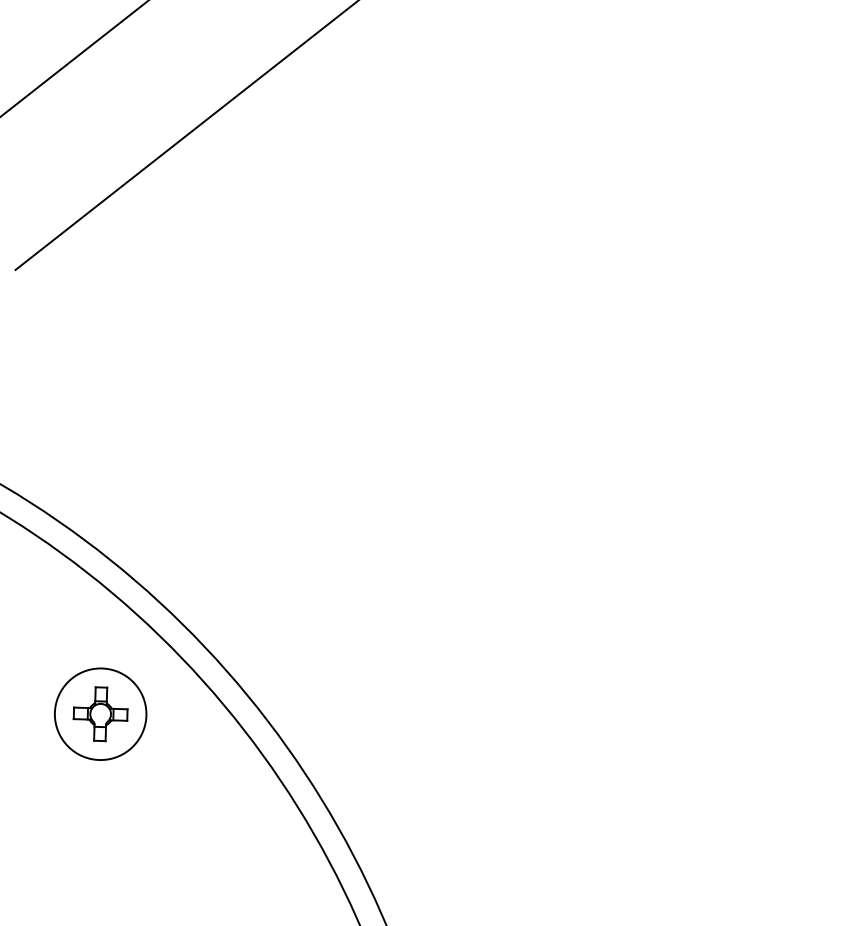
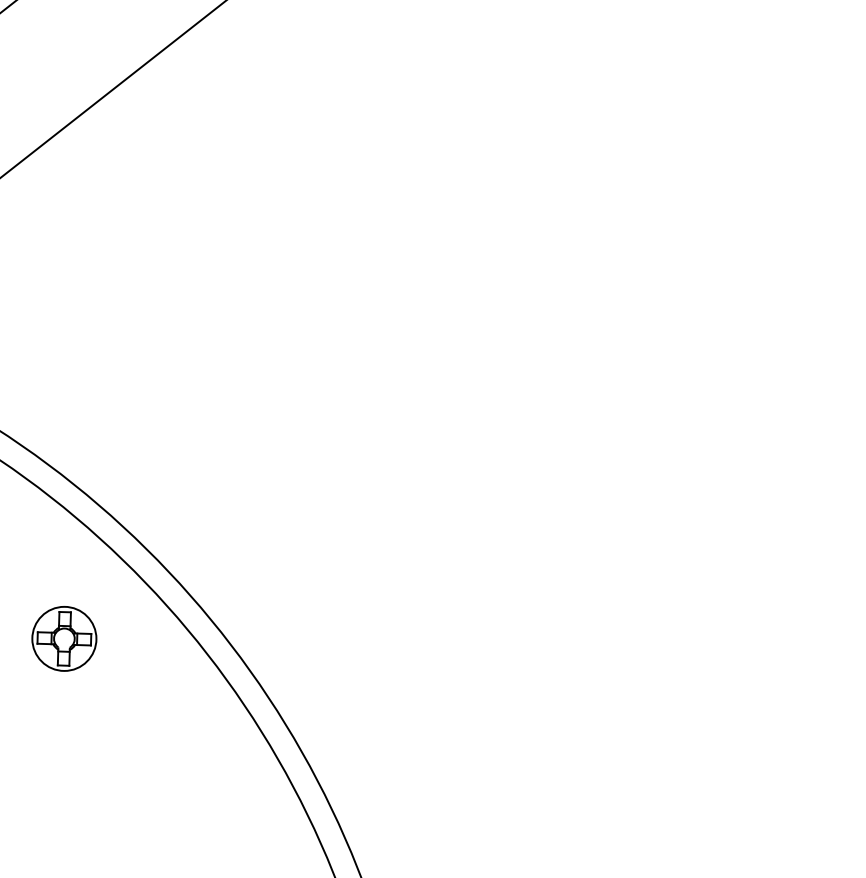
circle: (100, 714) -> (64, 639), size x0.7

